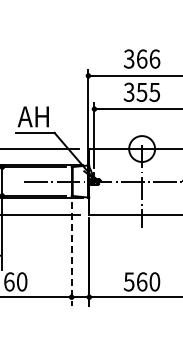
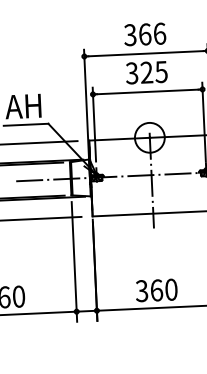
text: (141, 91) -> (146, 71), 355 -> 325
line: (71, 254) -> (74, 262), dashed -> solid
text: (129, 281) -> (142, 290), 560 -> 360

